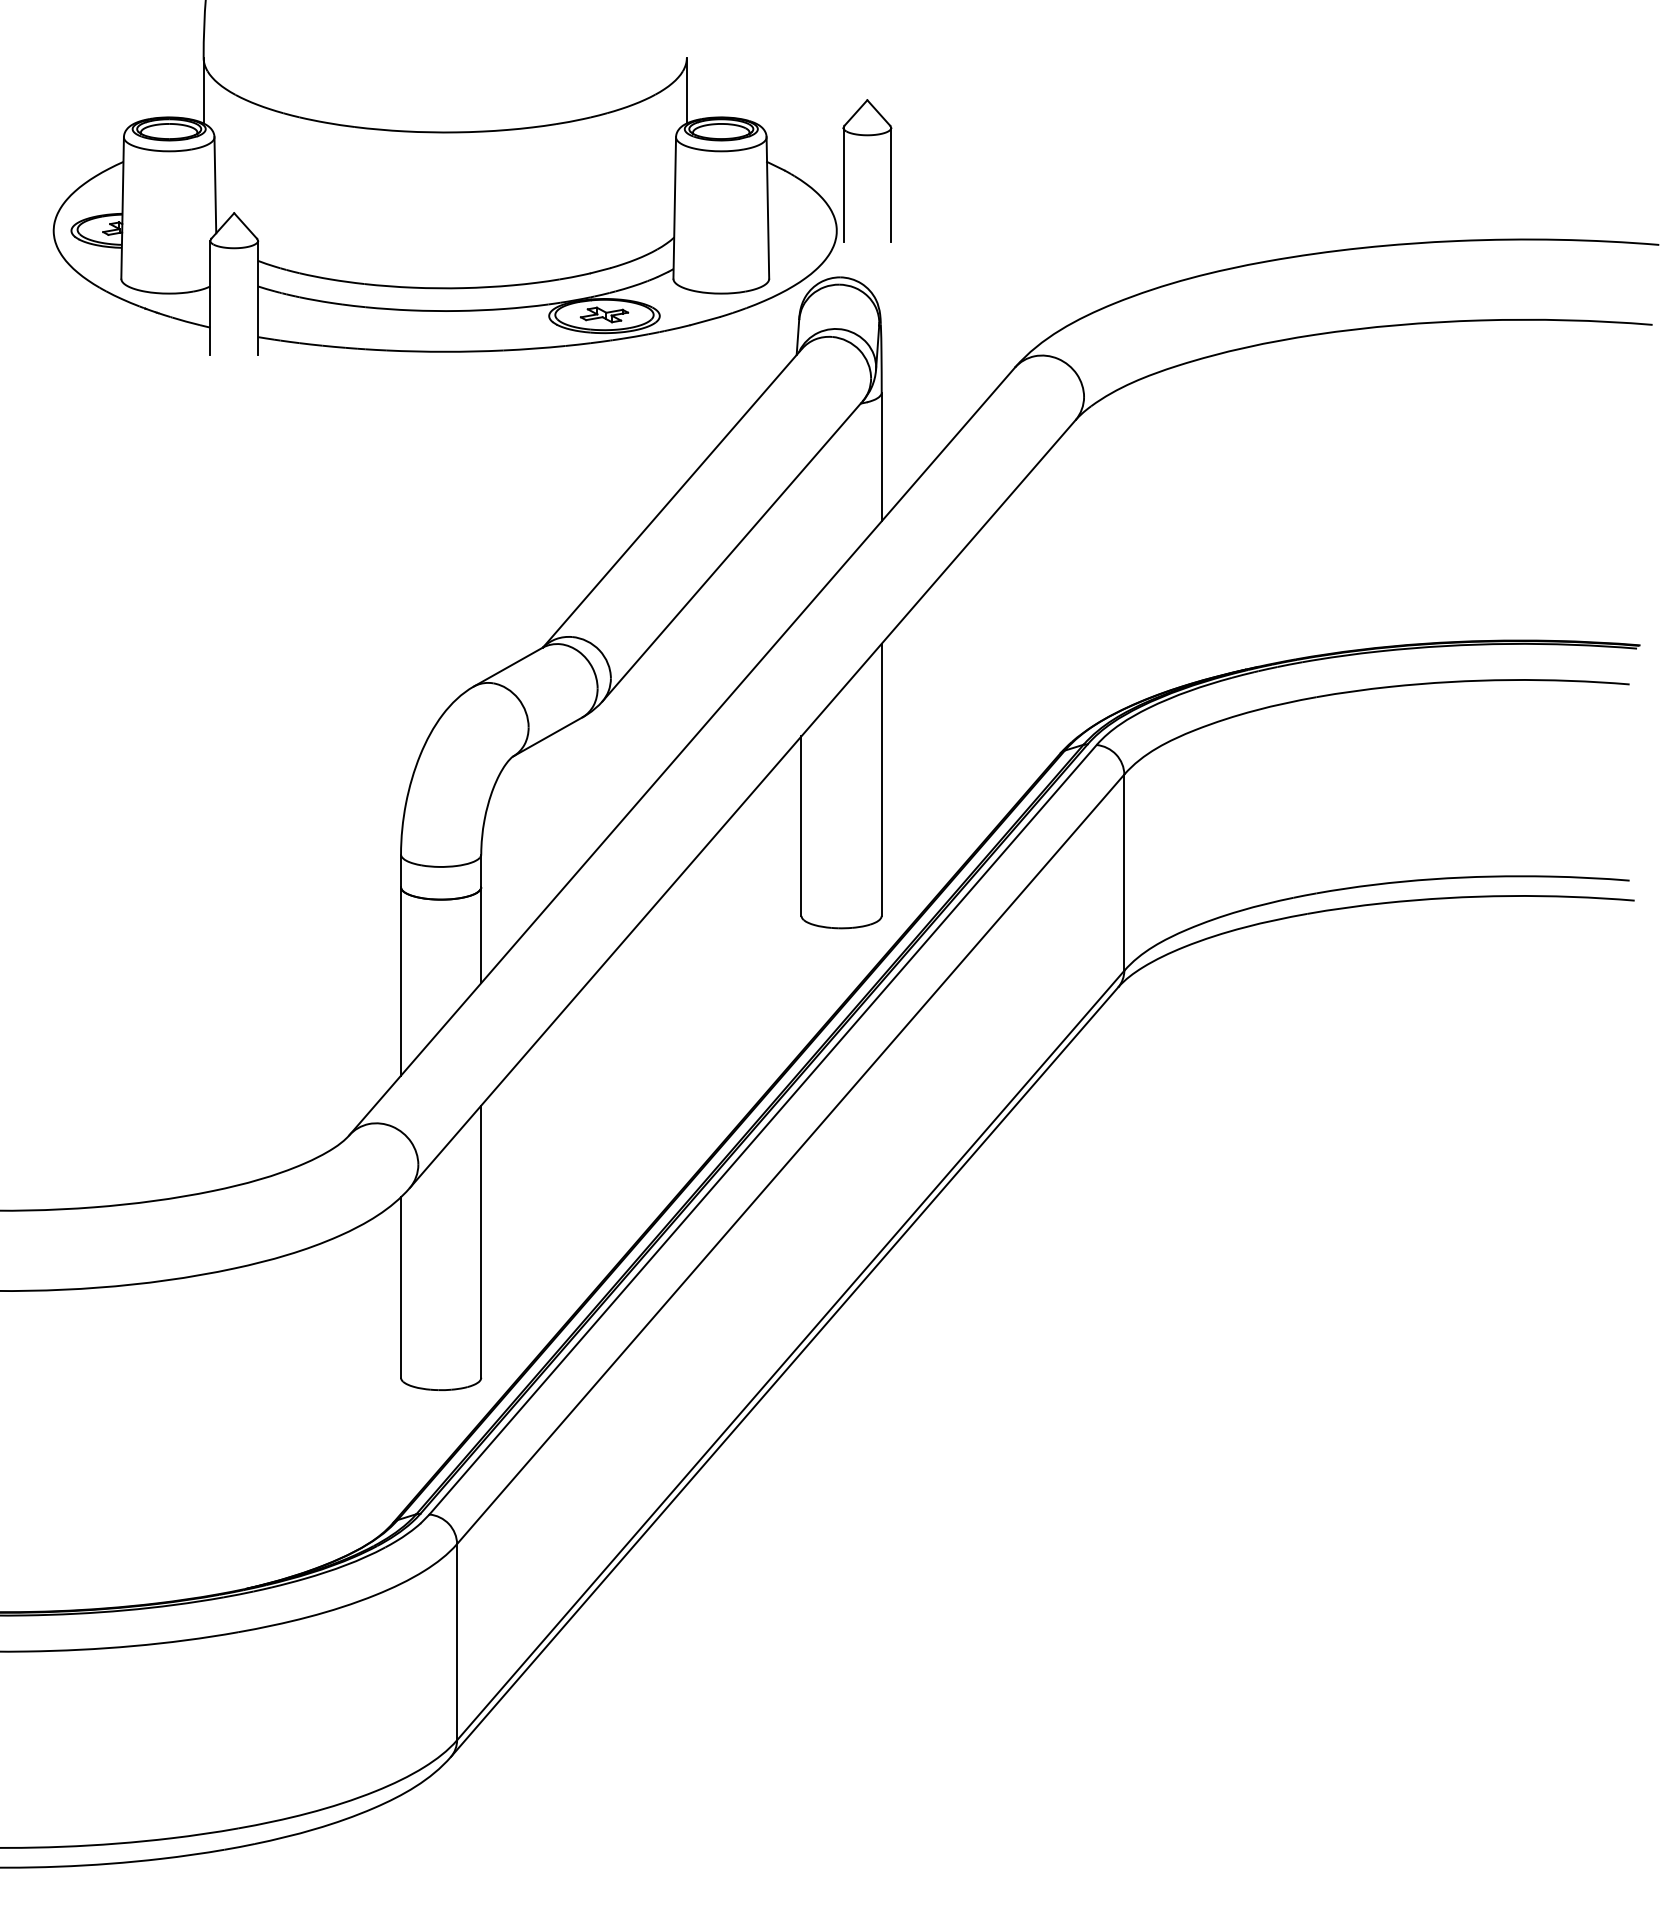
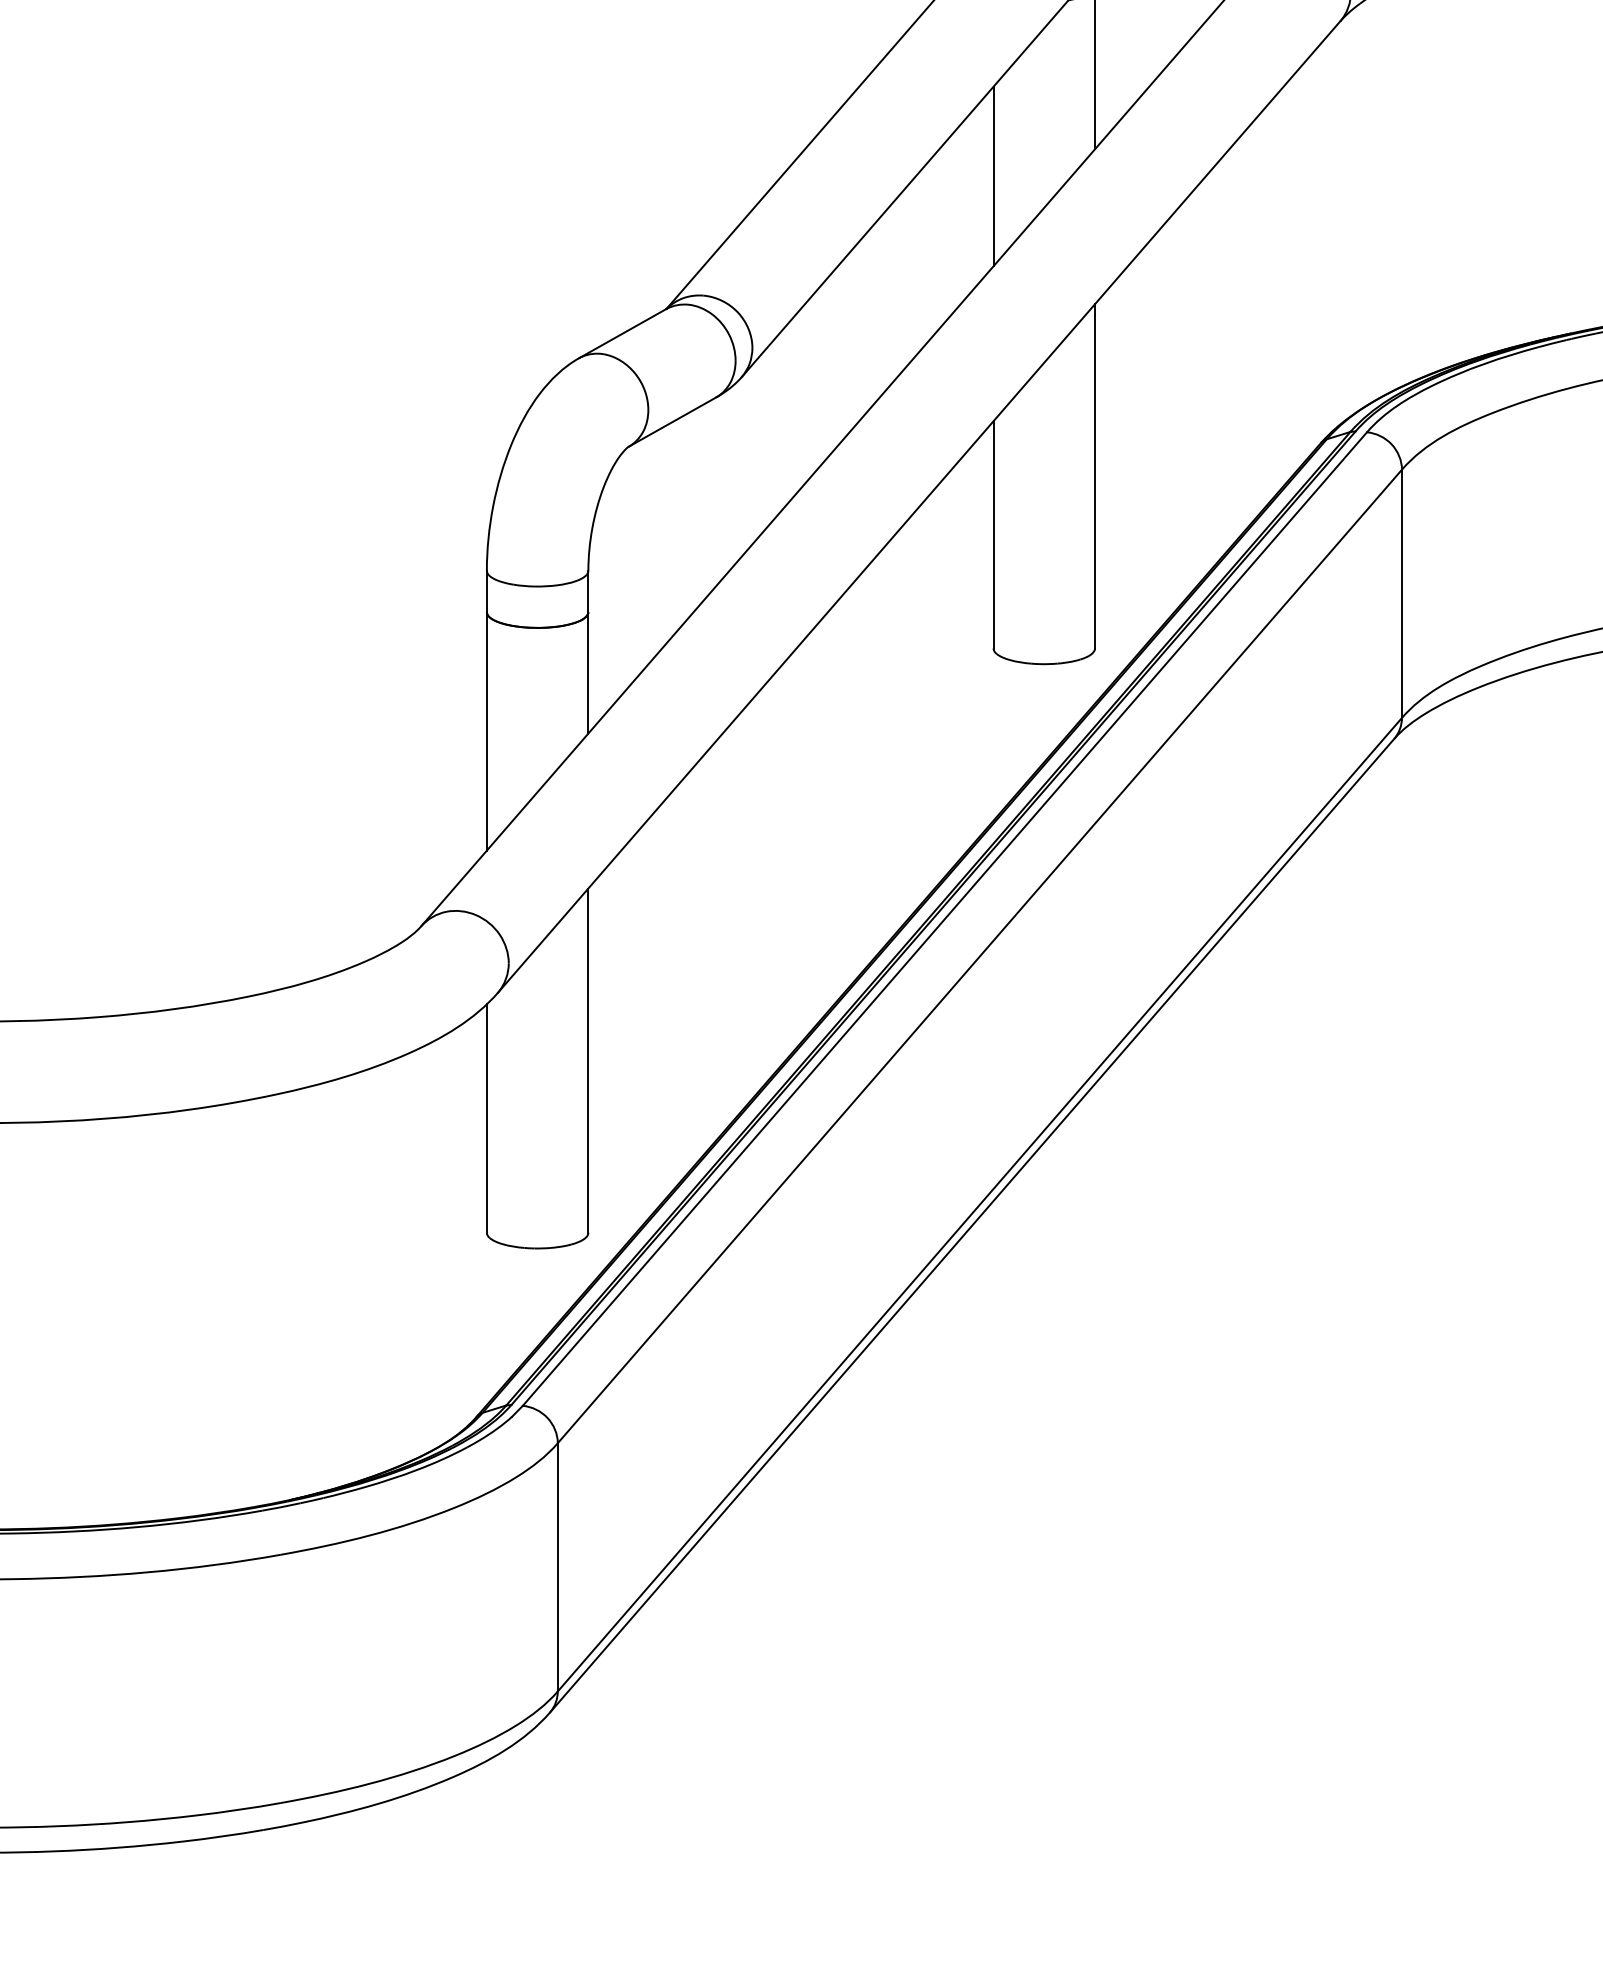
line: (801, 542) -> (993, 176), added

